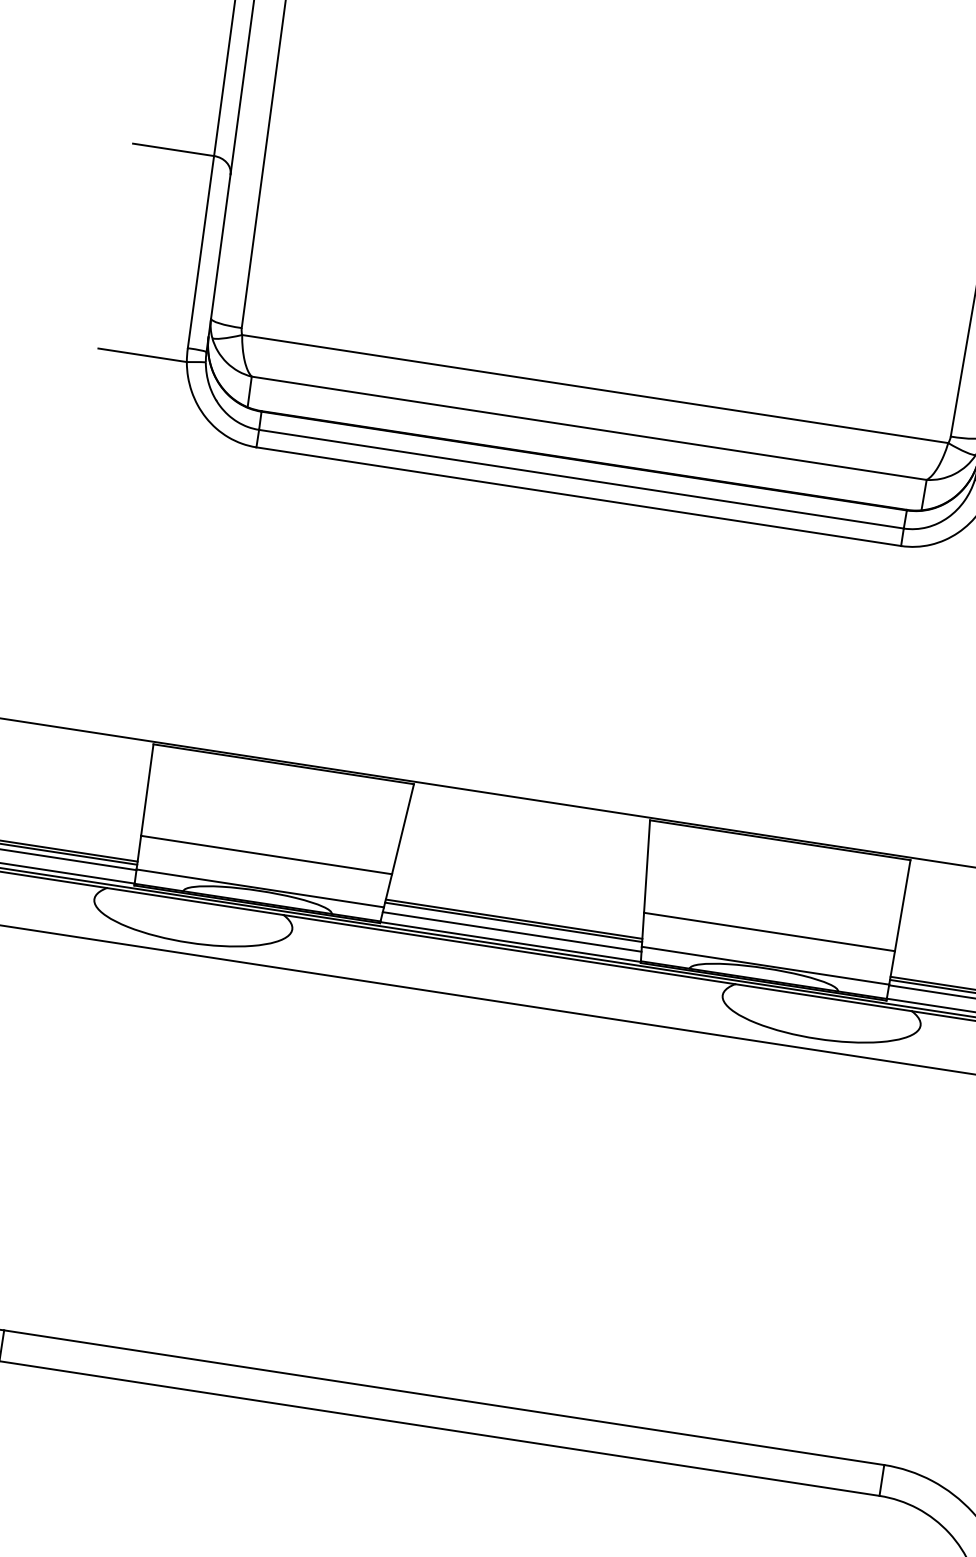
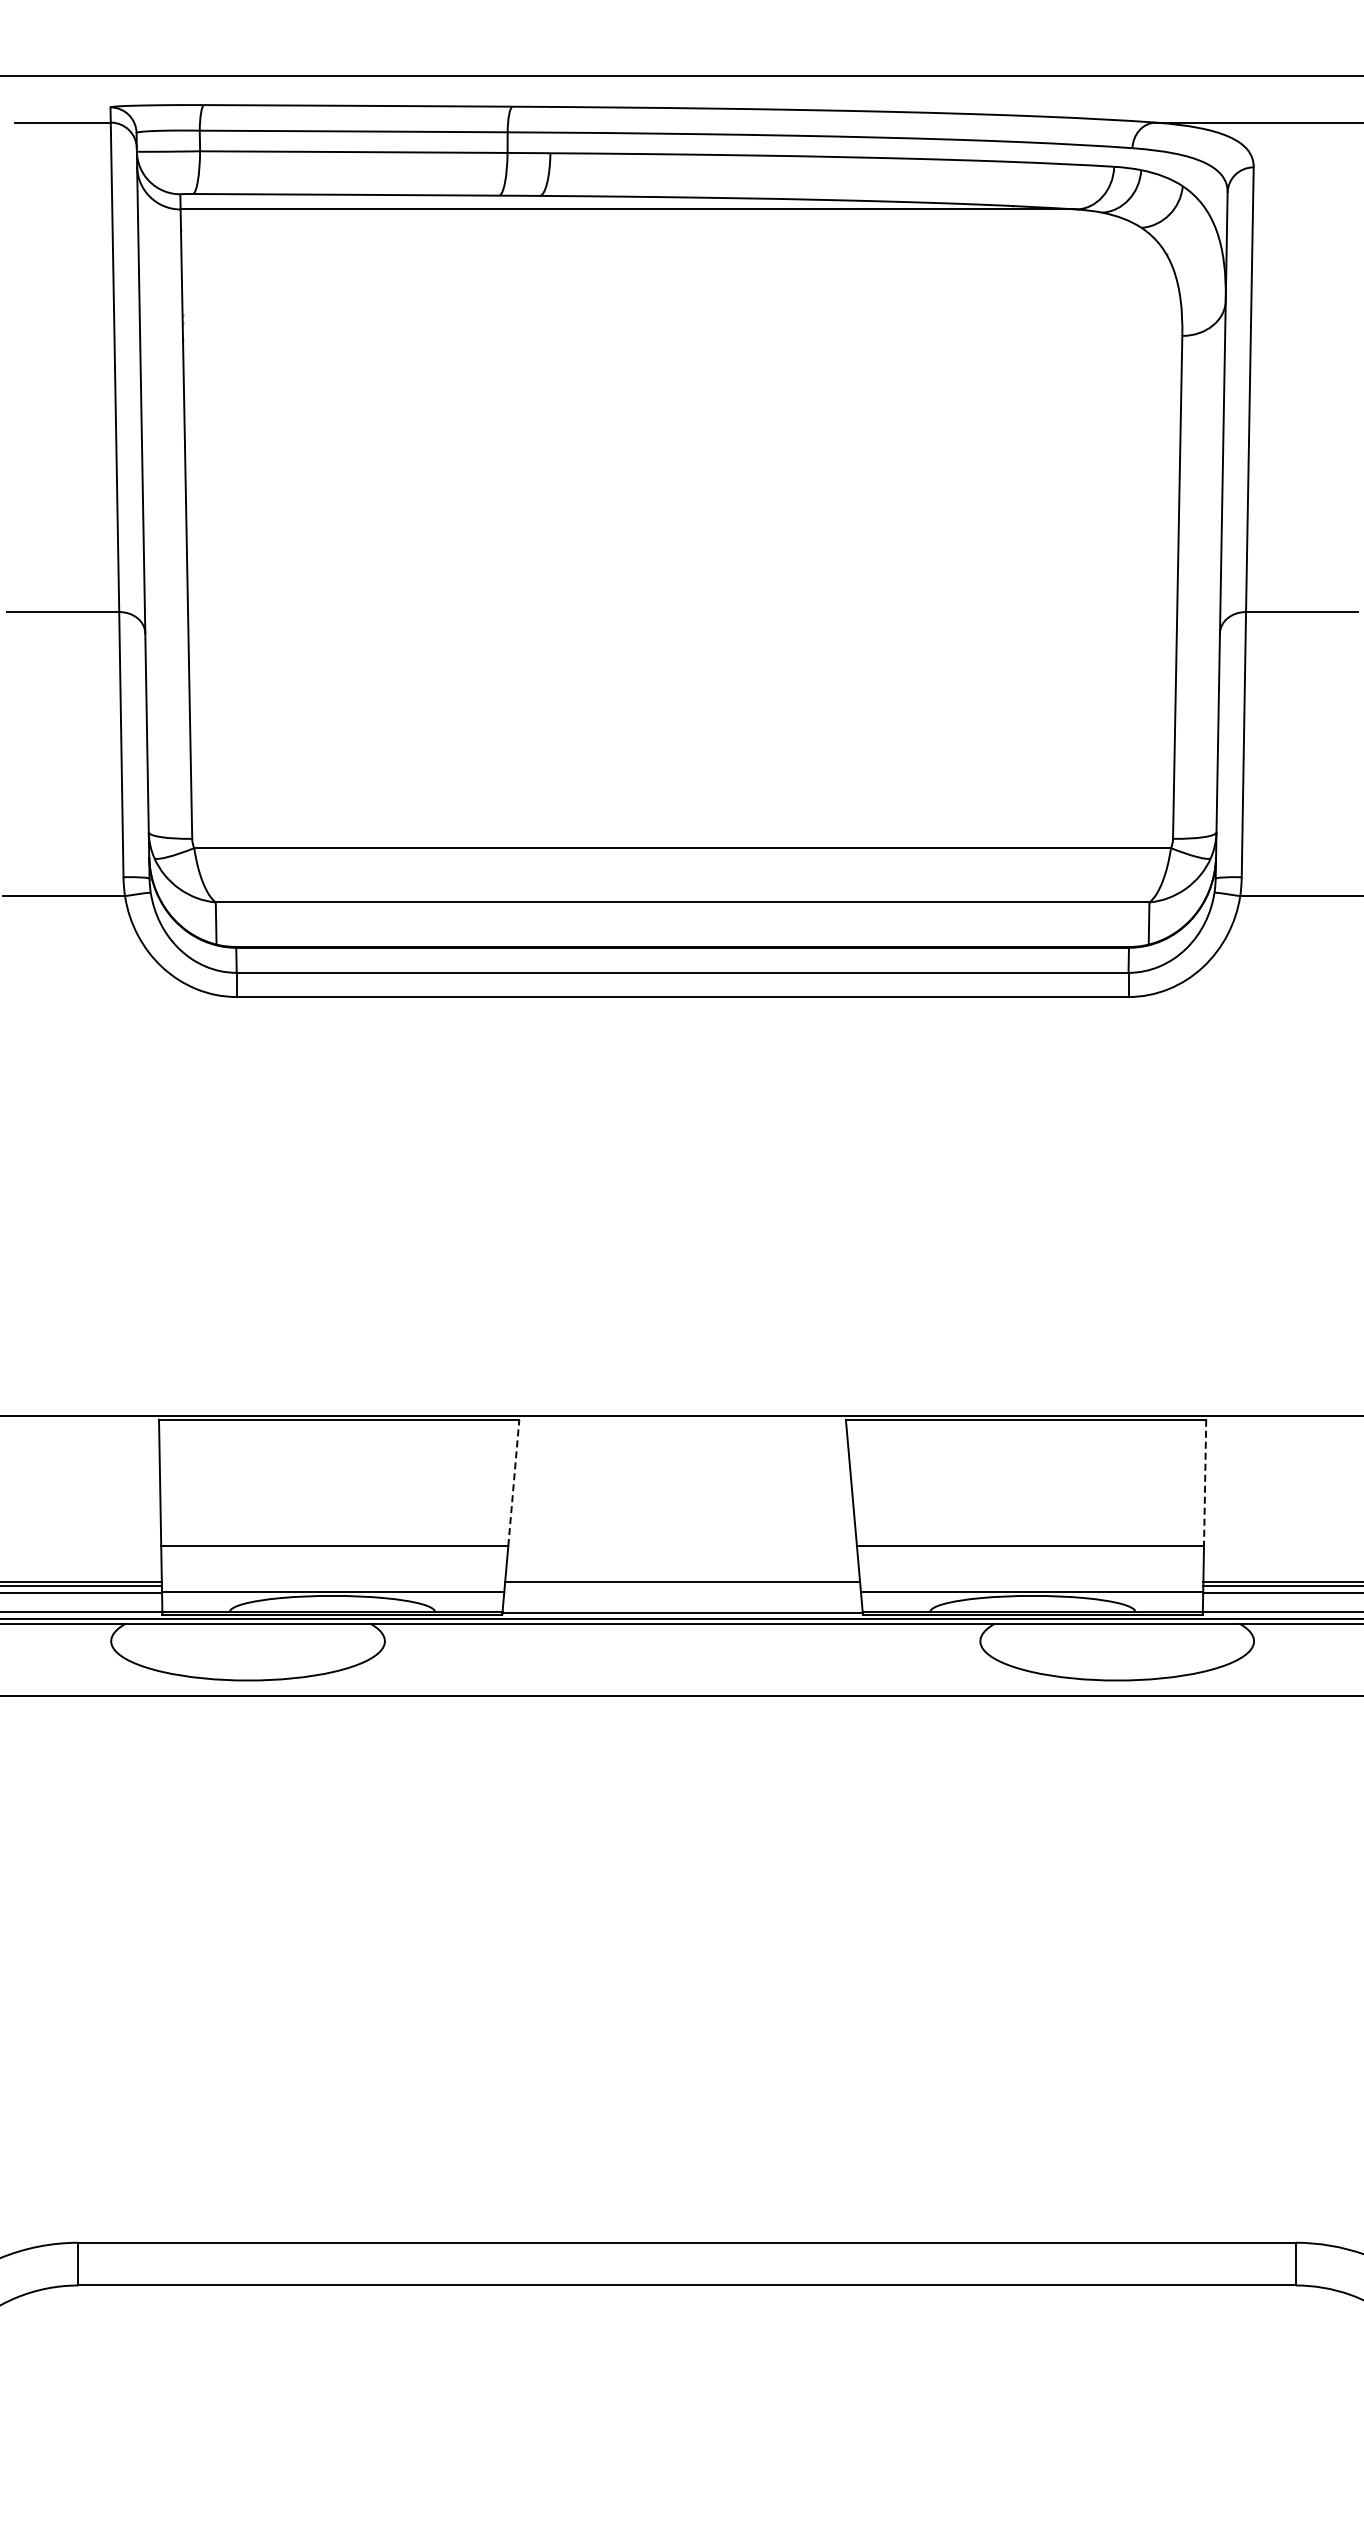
line: (402, 828) -> (513, 1482), solid -> dashed
line: (902, 906) -> (1205, 1483), solid -> dashed
line: (513, 922) -> (682, 1585), removed
line: (512, 932) -> (682, 1599), removed

